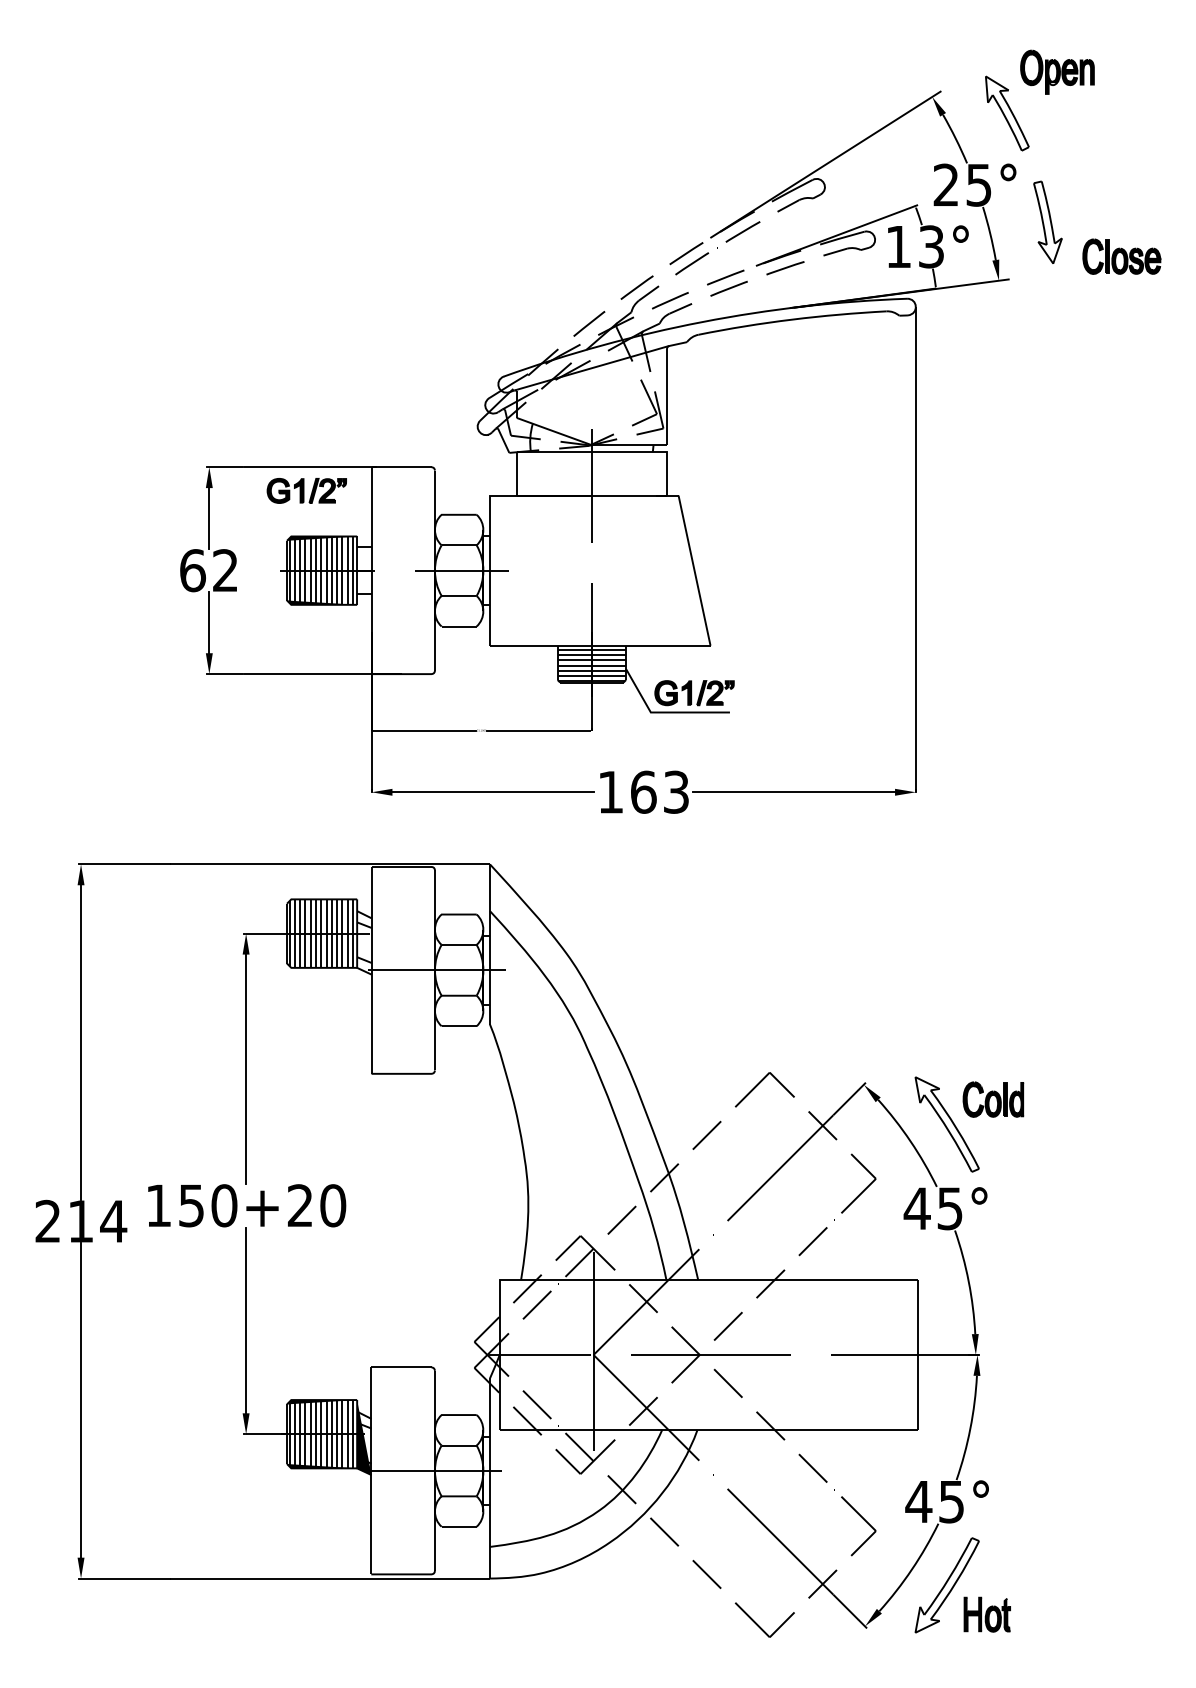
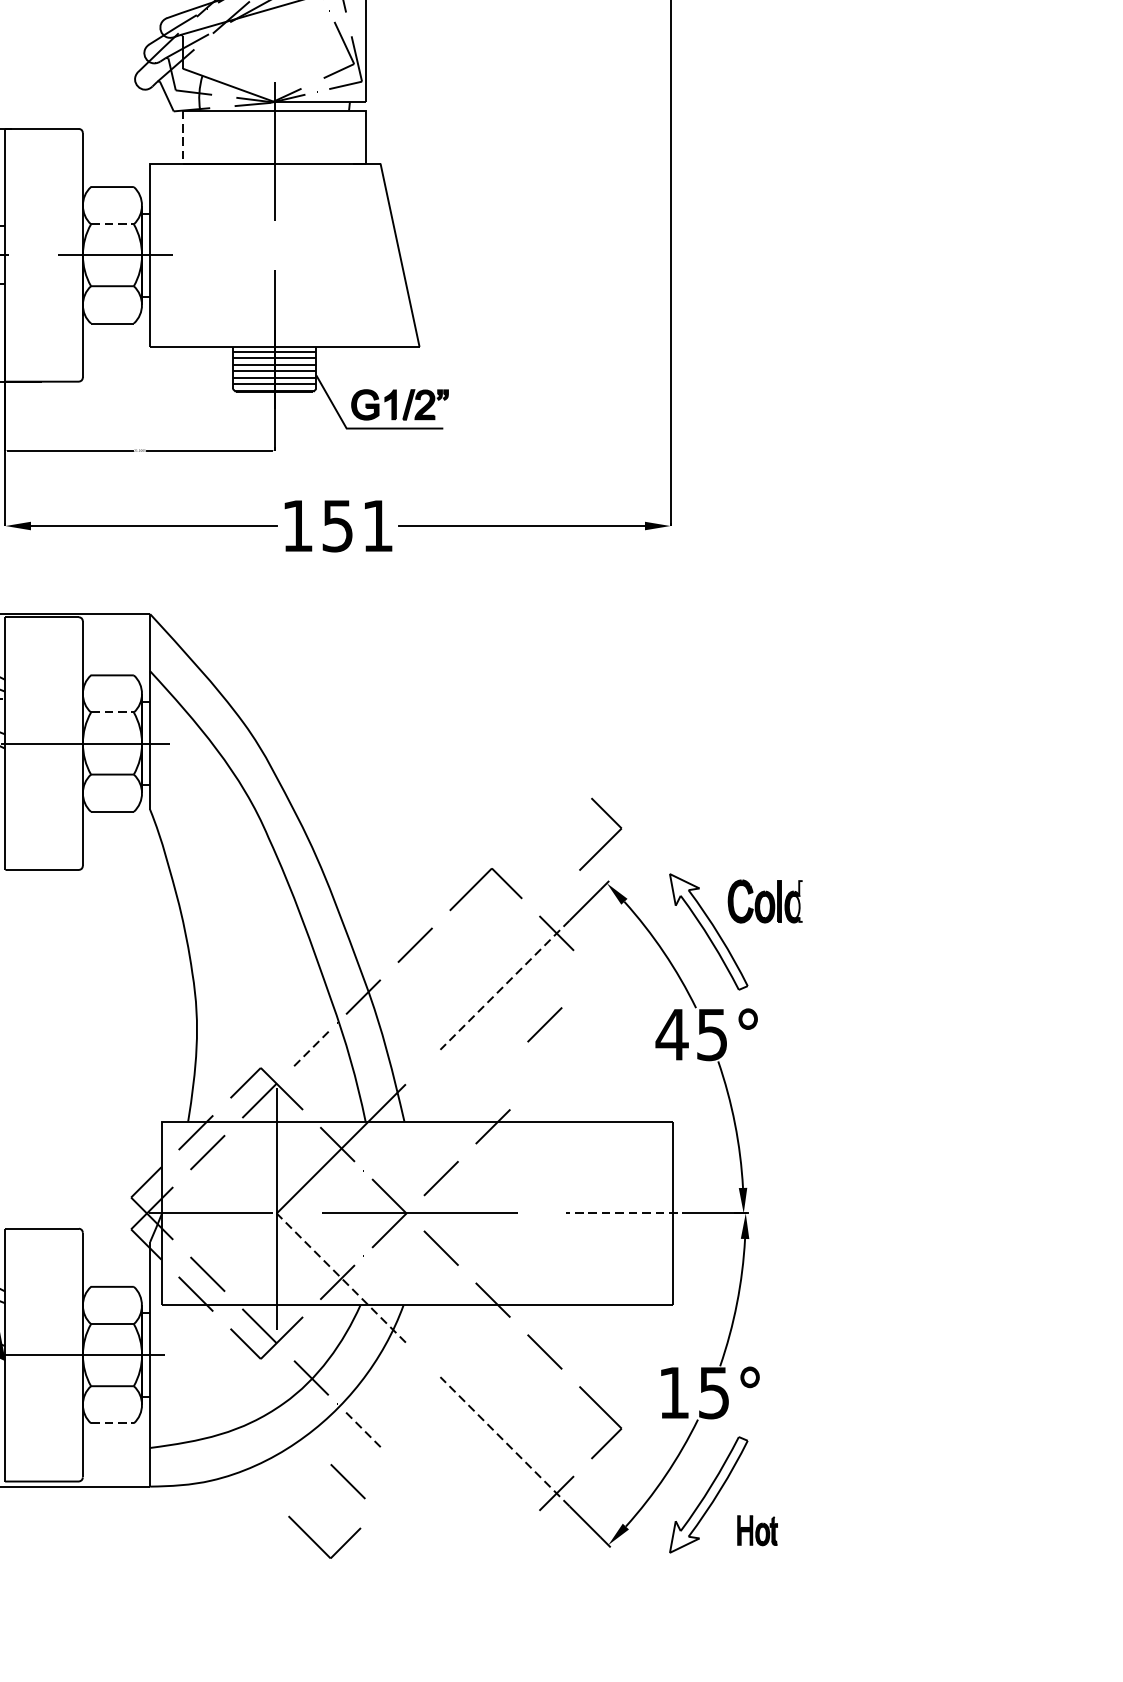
line: (516, 473) -> (182, 136), solid -> dashed
line: (459, 545) -> (112, 224), solid -> dashed
text: (659, 791) -> (357, 525), 163 -> 151
line: (459, 944) -> (112, 711), solid -> dashed
fill: (1020, 1099) -> (798, 901), removed
line: (780, 1168) -> (505, 985), solid -> dashed
part: (864, 1188) -> (607, 840), moved
line: (622, 1220) -> (312, 1049), solid -> dashed
line: (812, 1241) -> (544, 1024), moved
line: (881, 1354) -> (628, 1212), solid -> dashed
line: (646, 1407) -> (341, 1277), solid -> dashed
text: (918, 1501) -> (673, 1392), 45° -> 15°
line: (459, 1526) -> (112, 1423), solid -> dashed
line: (664, 1532) -> (363, 1430), solid -> dashed
line: (780, 1541) -> (505, 1441), solid -> dashed
line: (706, 1574) -> (347, 1481), moved
part: (986, 1614) -> (756, 1530), size x0.7
part: (758, 1624) -> (316, 1542), moved

